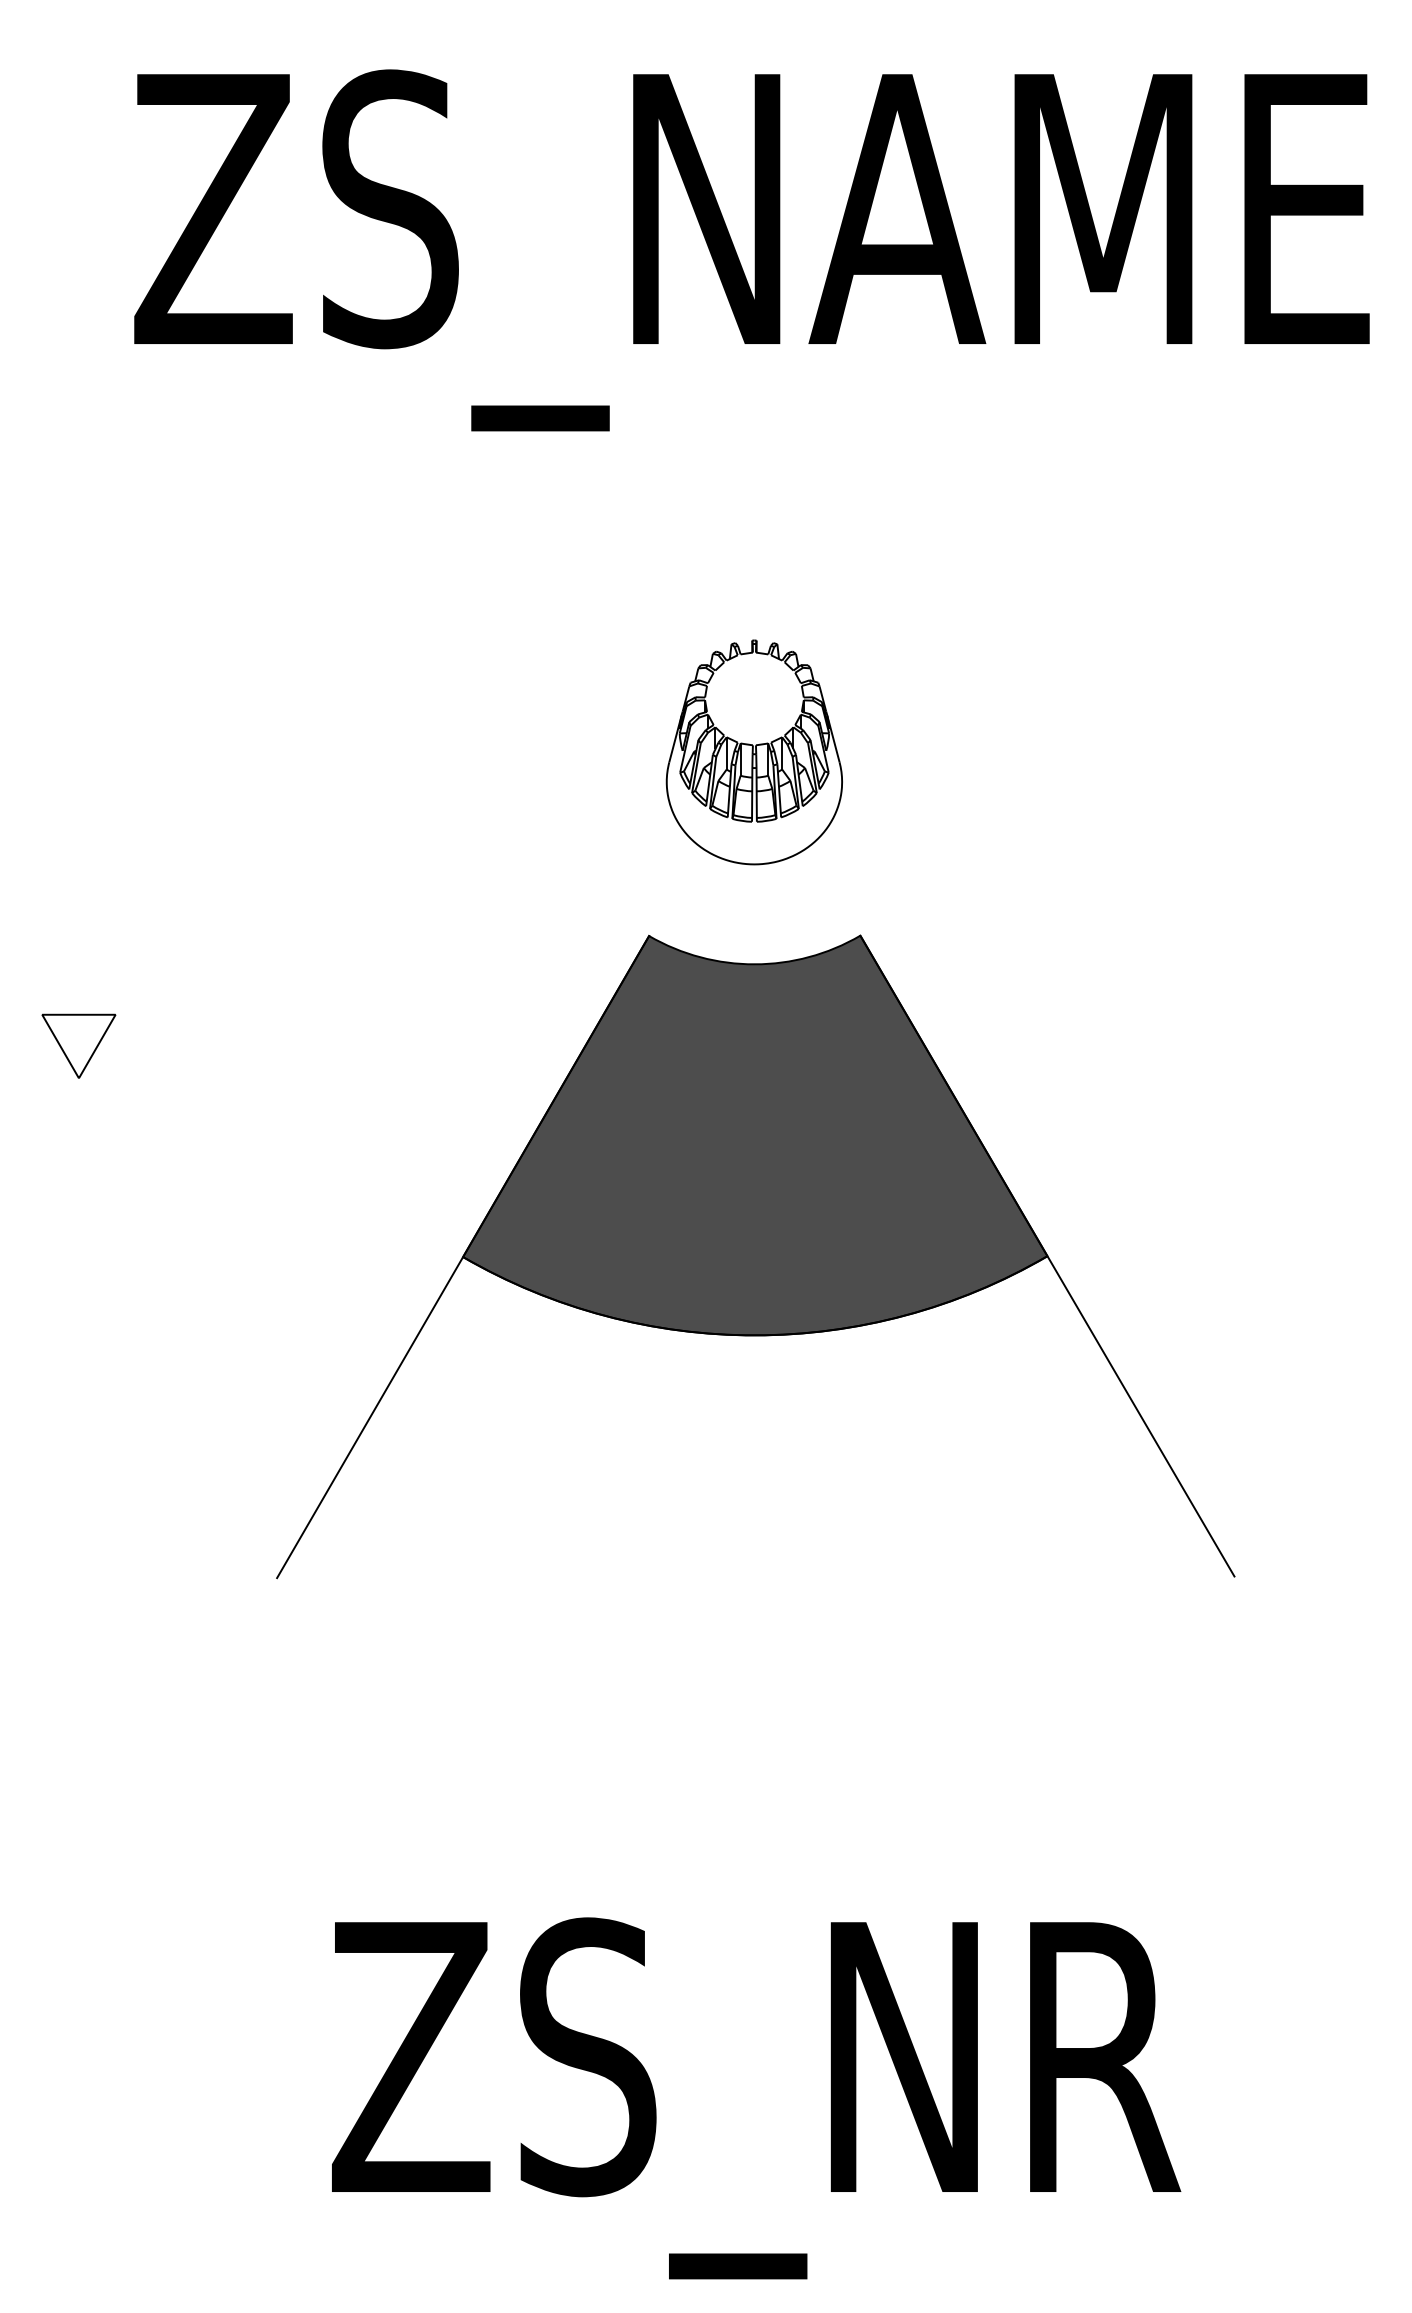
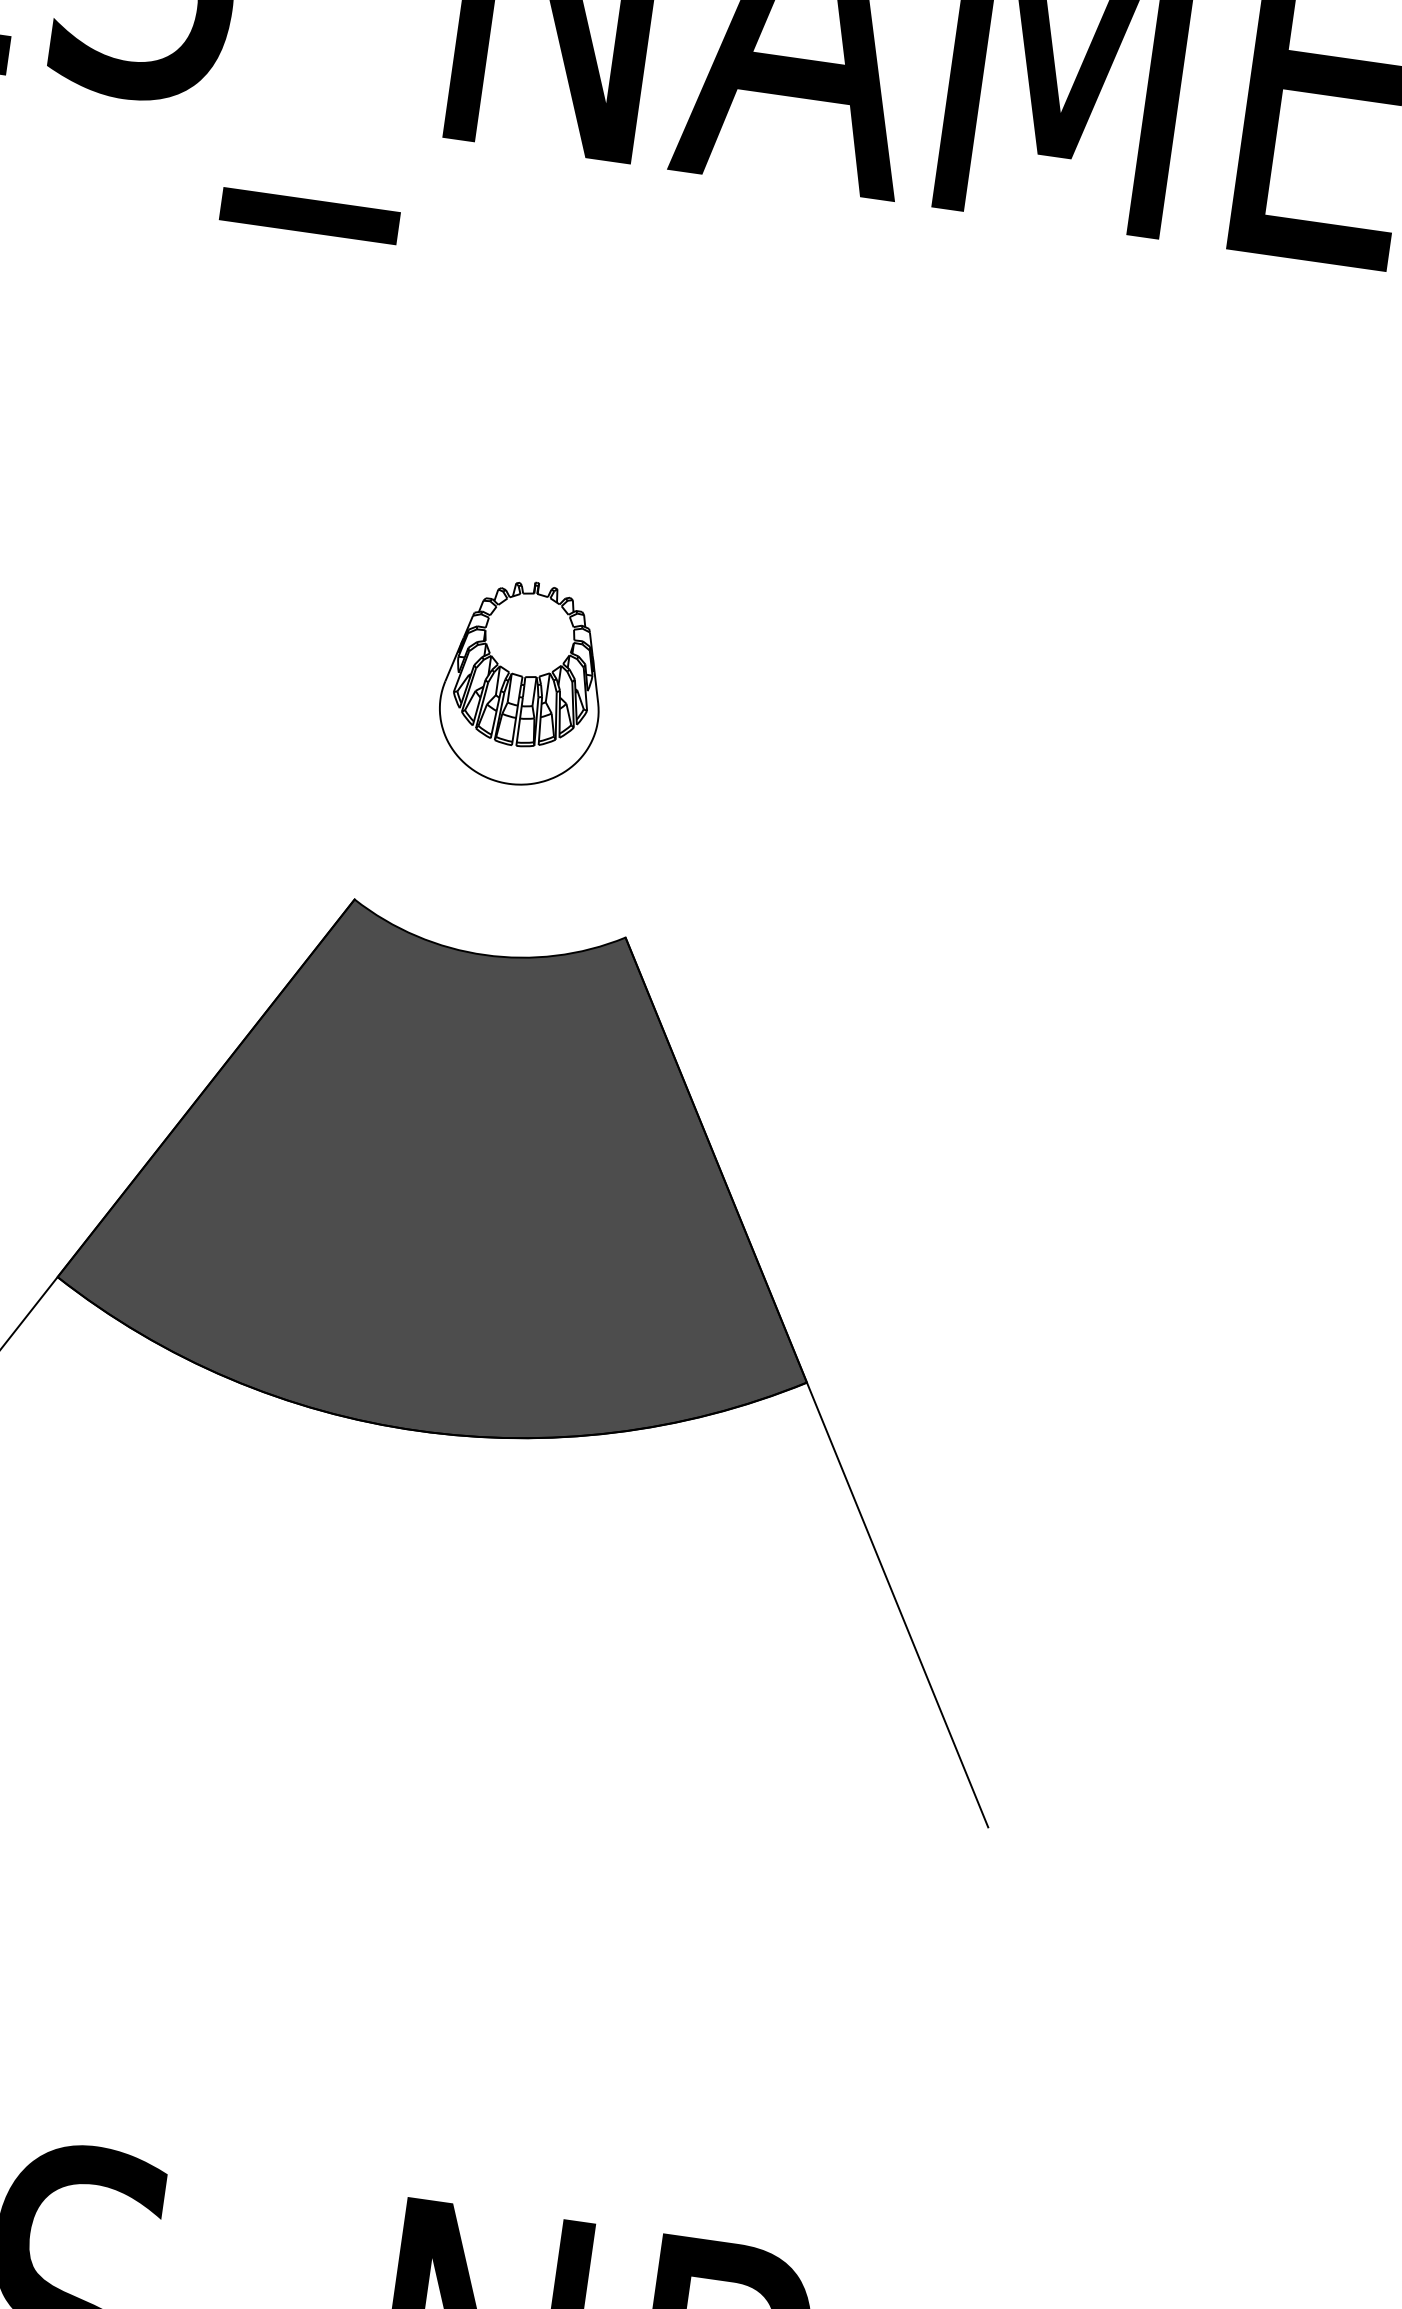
part: (753, 752) -> (521, 683), size x0.7

